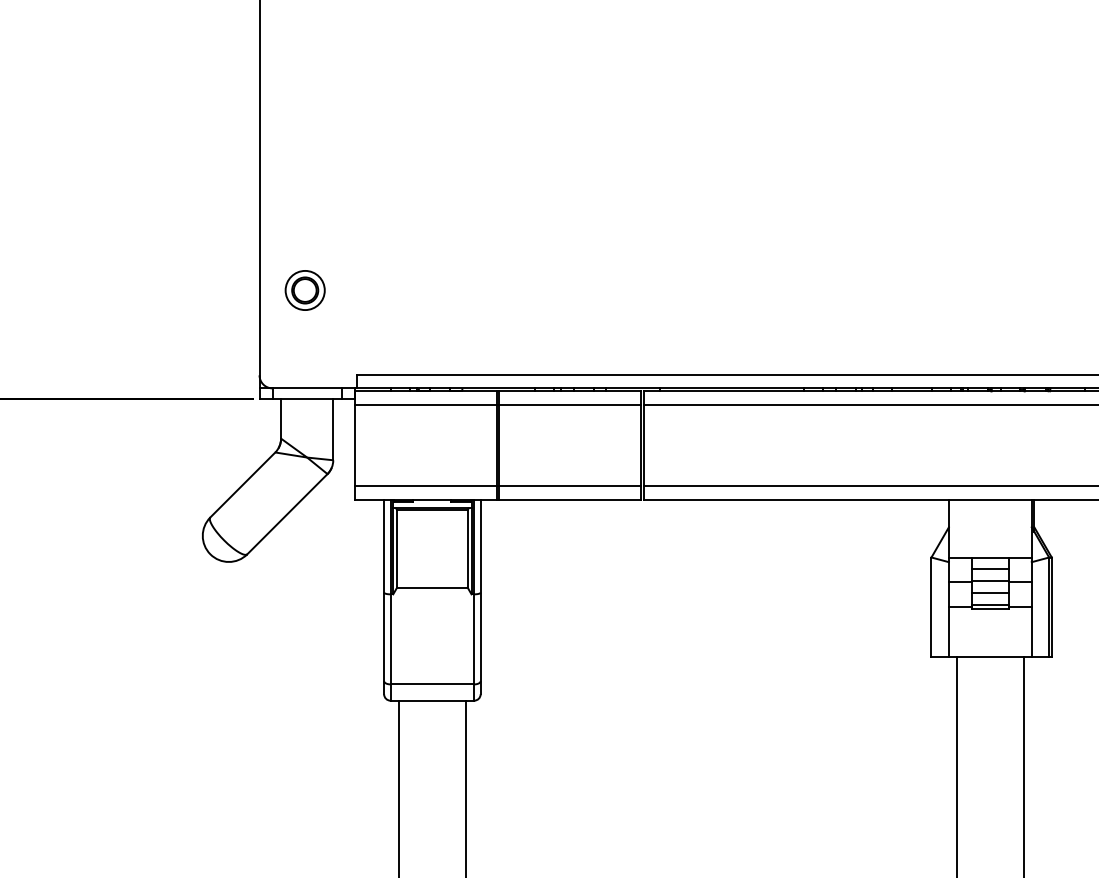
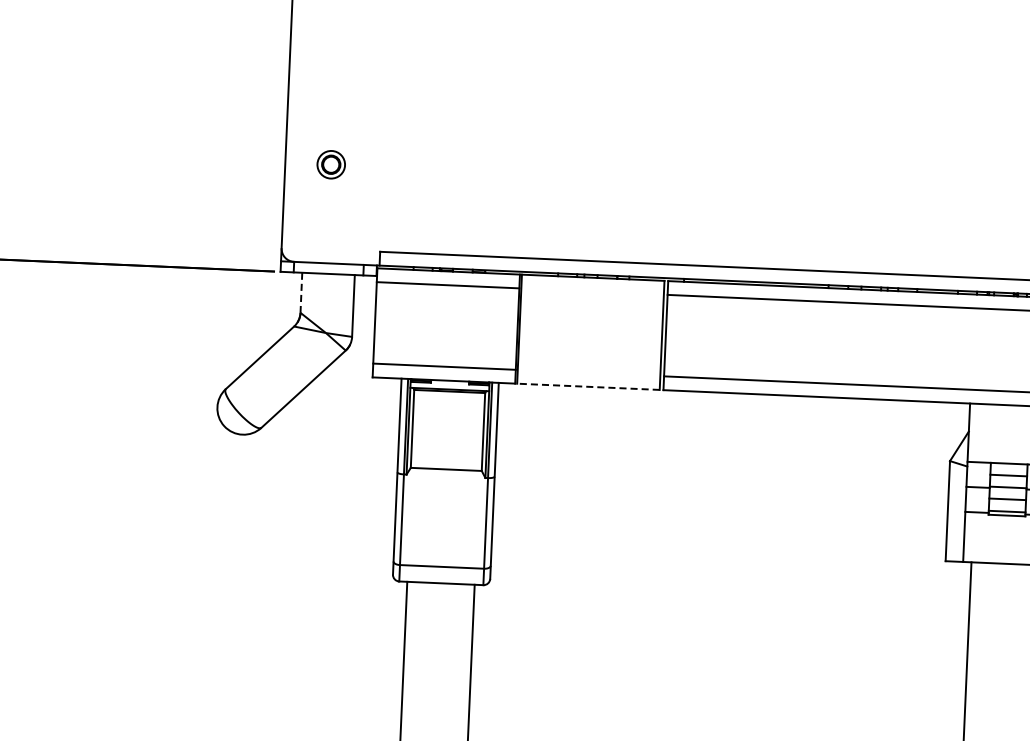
part: (304, 290) -> (330, 164), size x0.7
line: (569, 404) -> (592, 291), removed
line: (281, 418) -> (301, 292), solid -> dashed
line: (569, 485) -> (588, 372), removed
line: (569, 499) -> (588, 386), solid -> dashed

